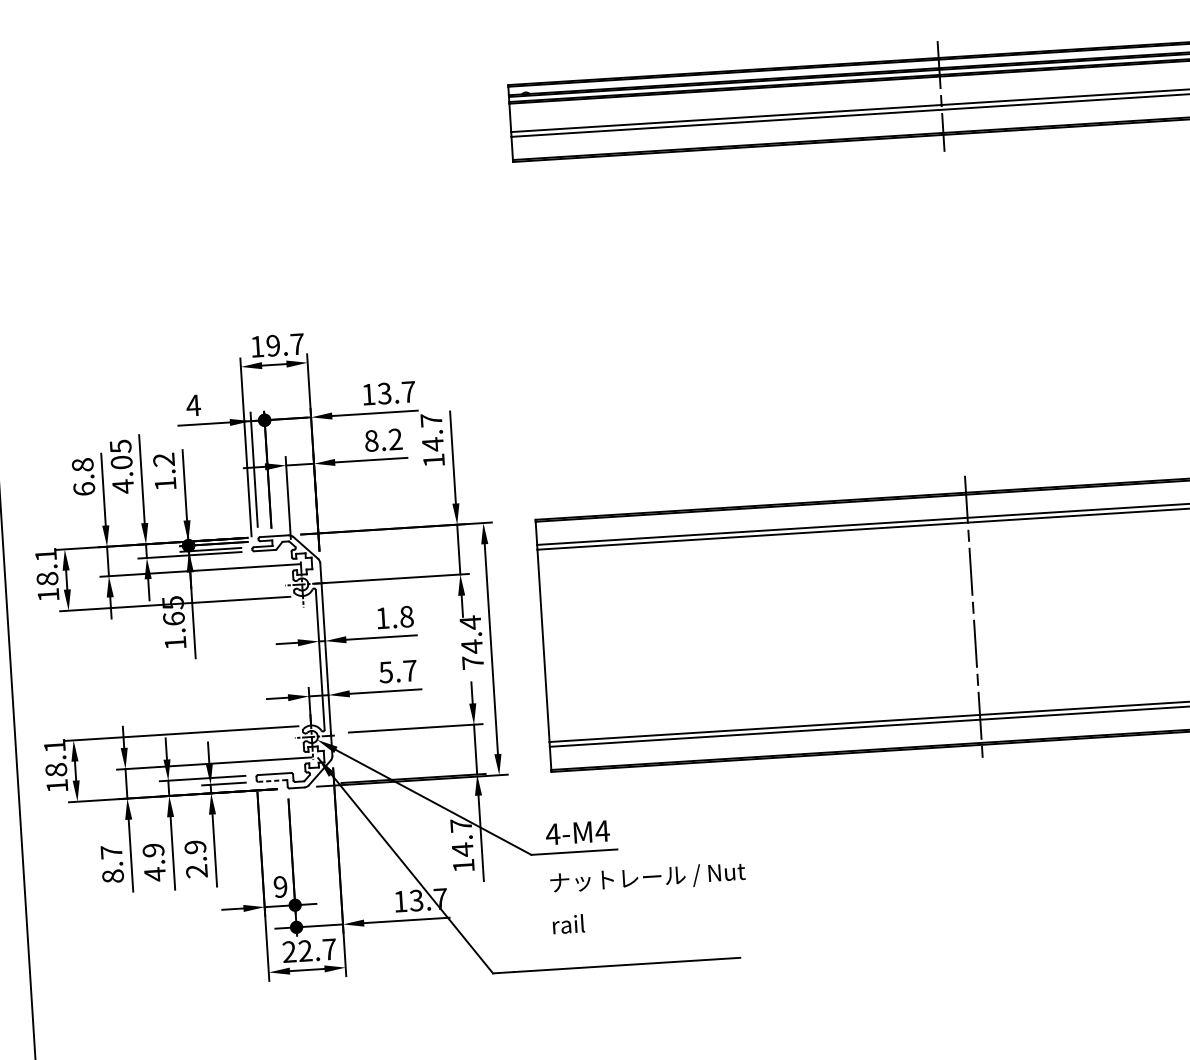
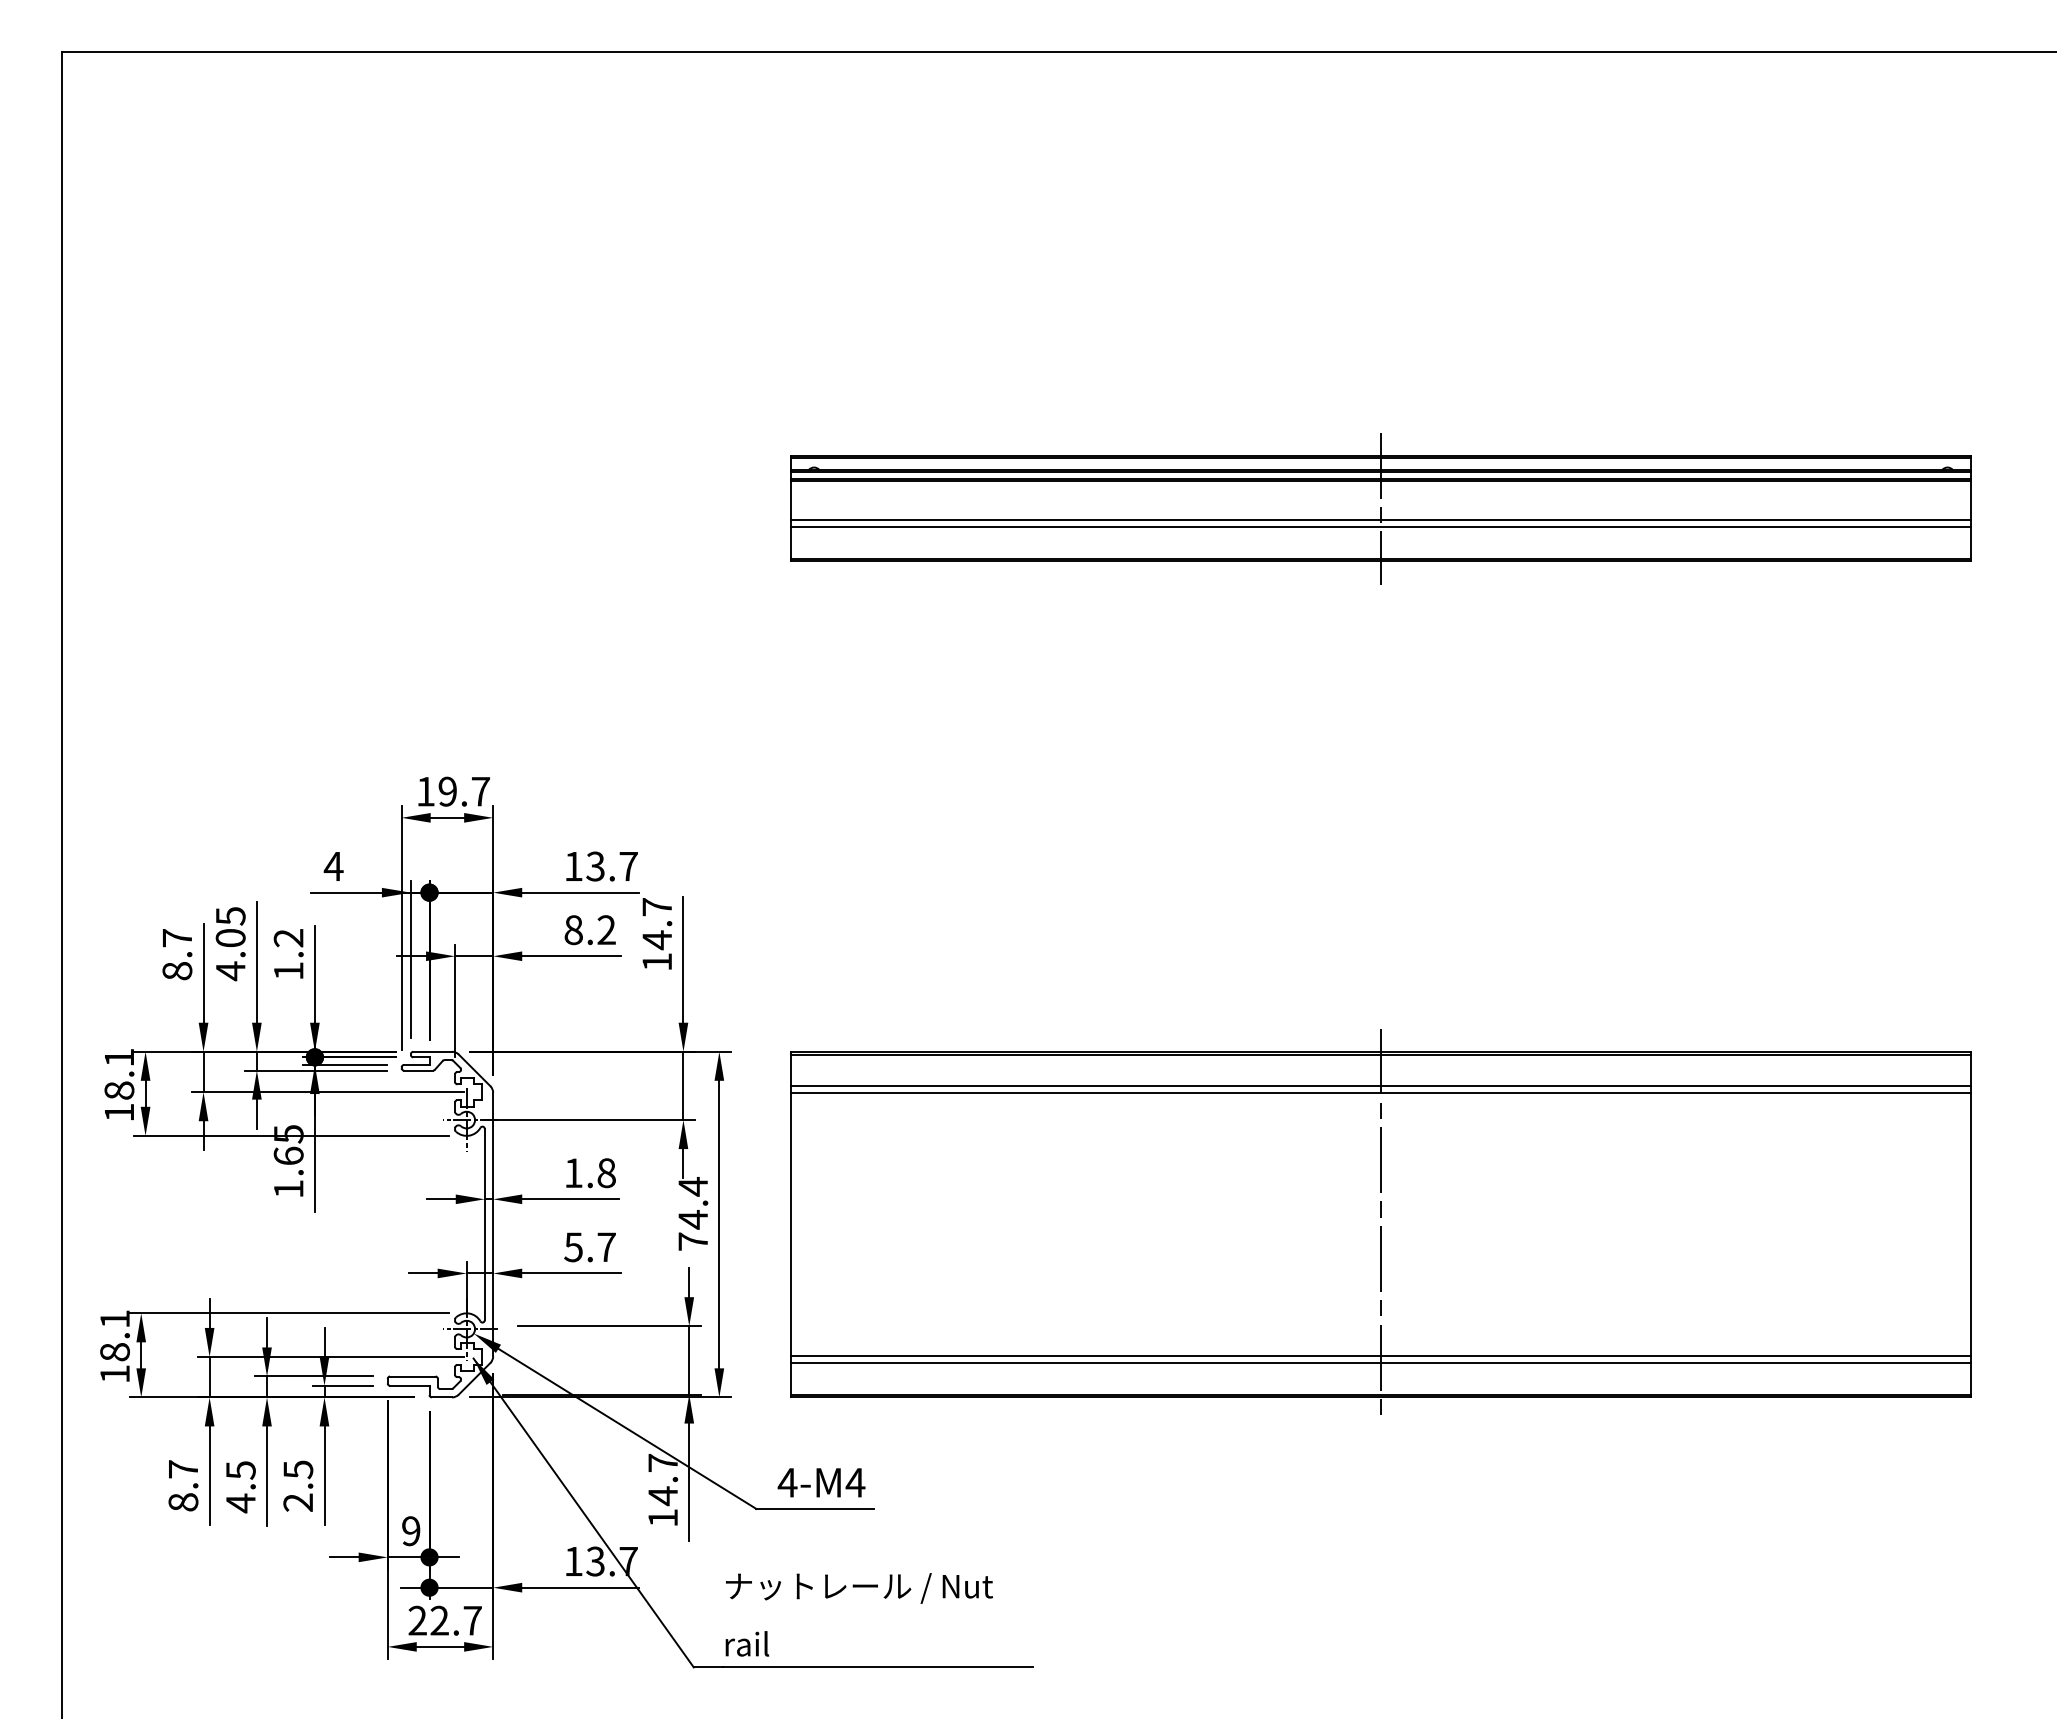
text: (83, 476) -> (177, 954), 6.8 -> 8.7
line: (272, 780) -> (409, 1385), dashed -> solid
text: (195, 847) -> (298, 1469), 2.9 -> 2.5
text: (153, 850) -> (240, 1470), 4.9 -> 4.5
text: (648, 897) -> (858, 1614), moved

